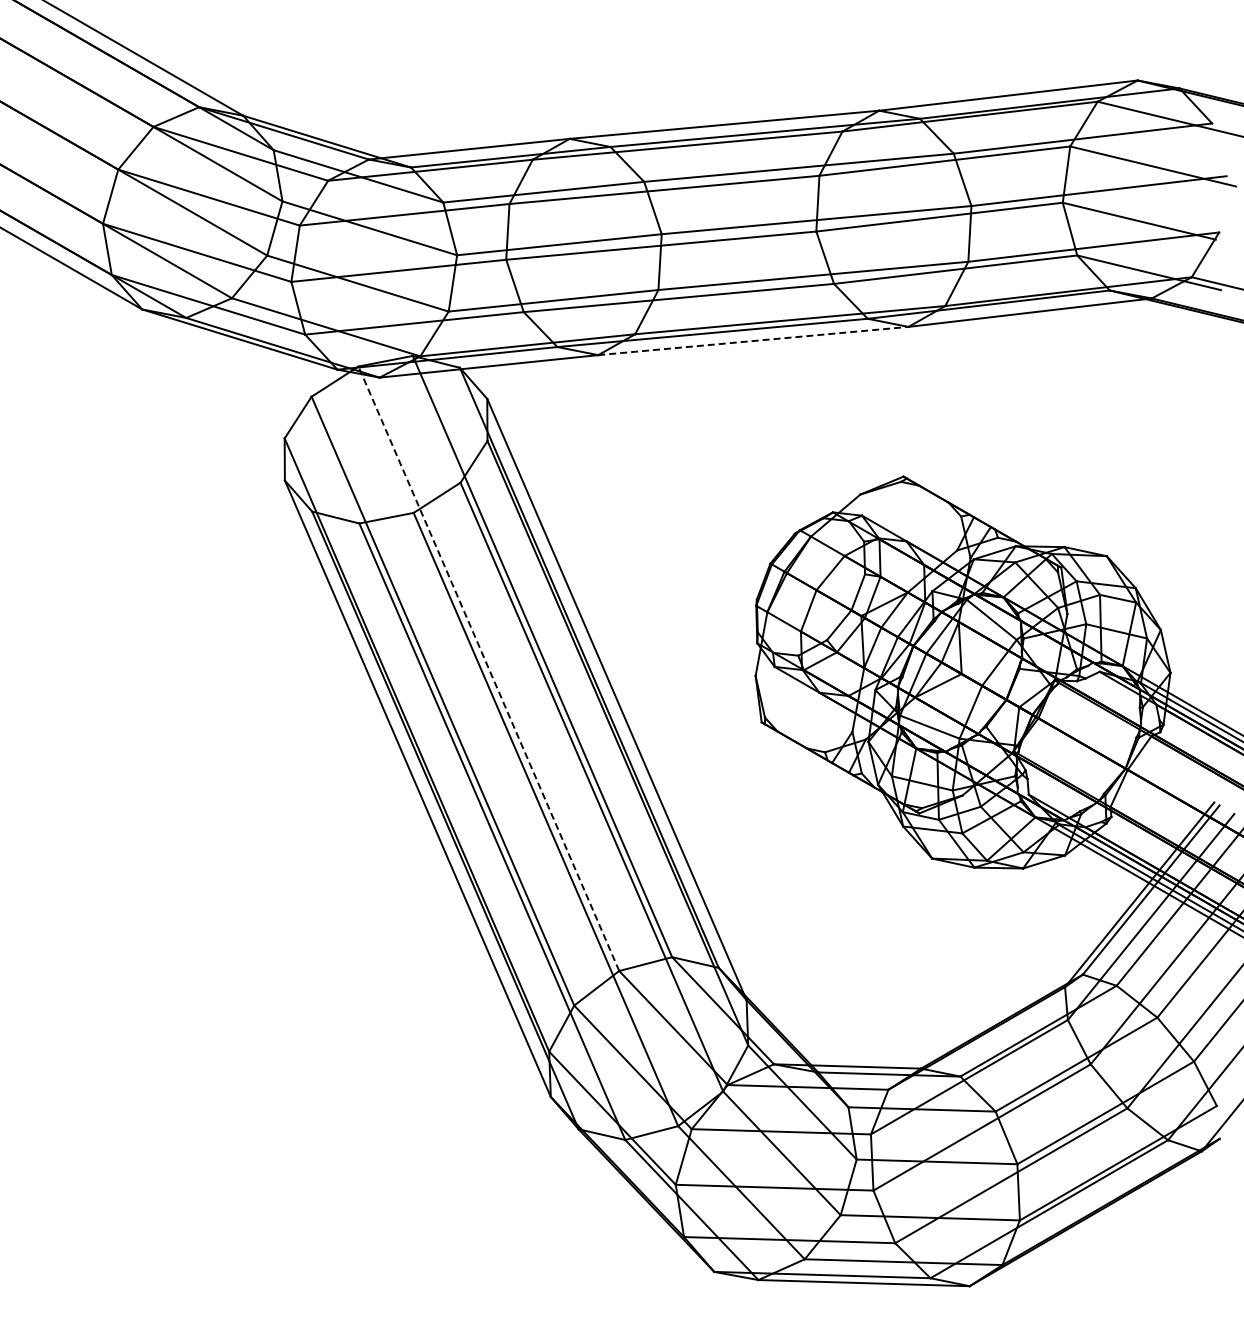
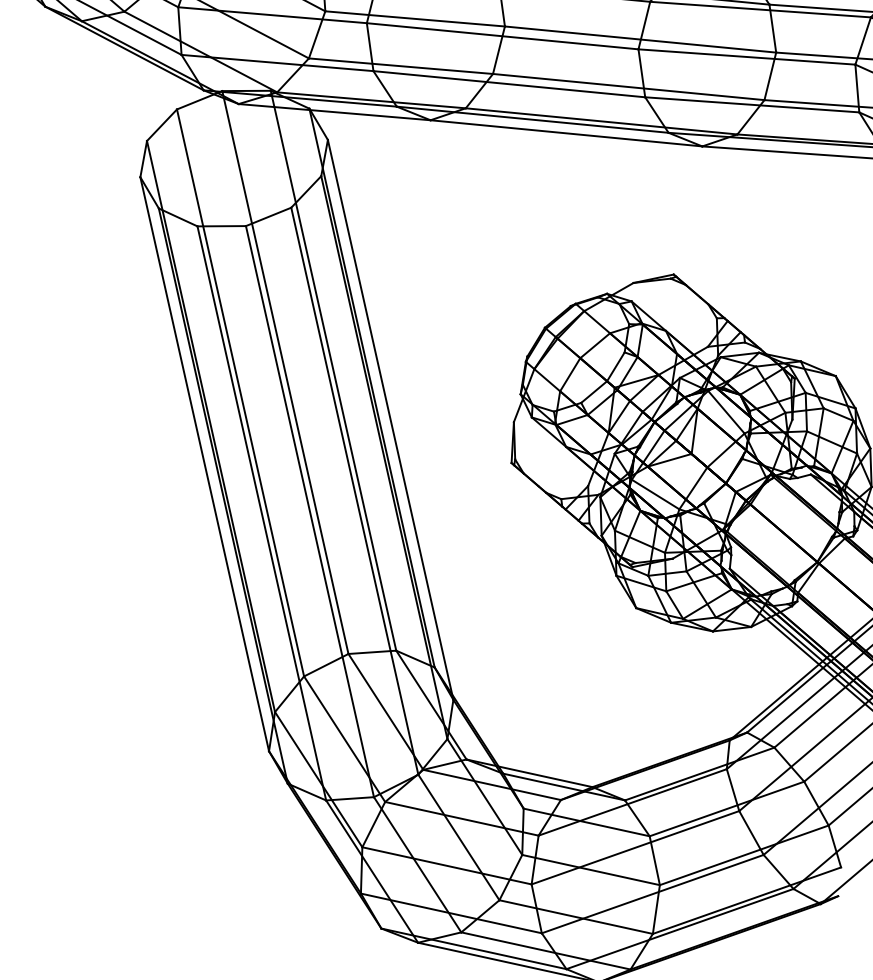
line: (753, 341) -> (566, 133), dashed -> solid
line: (488, 668) -> (285, 372), dashed -> solid

